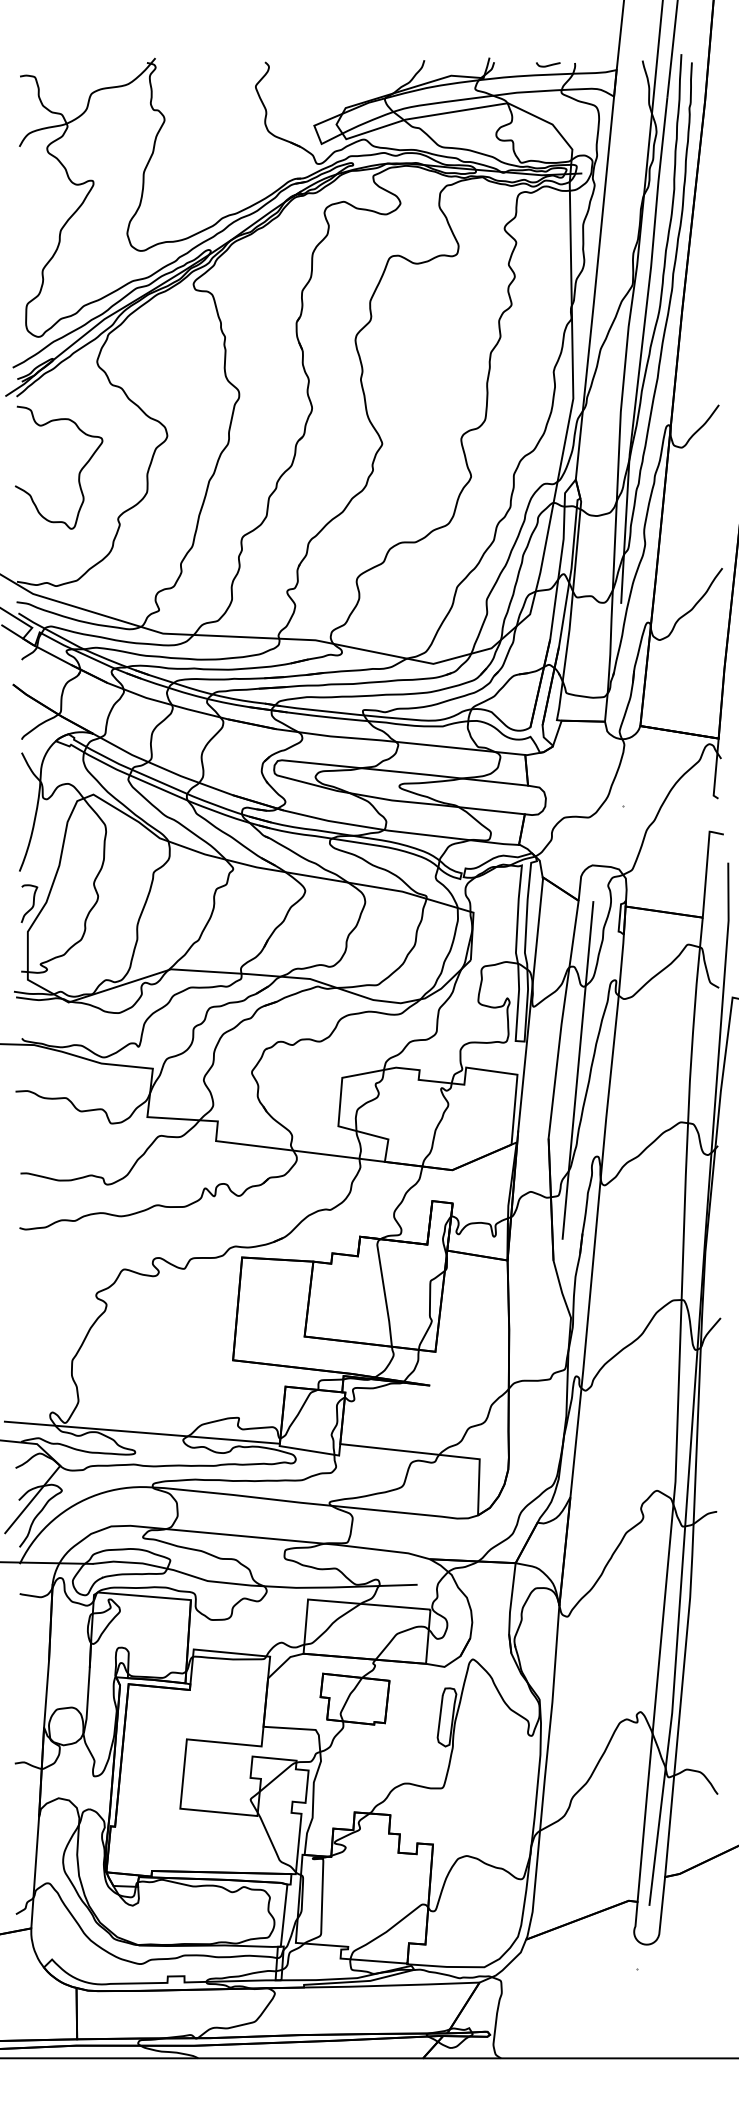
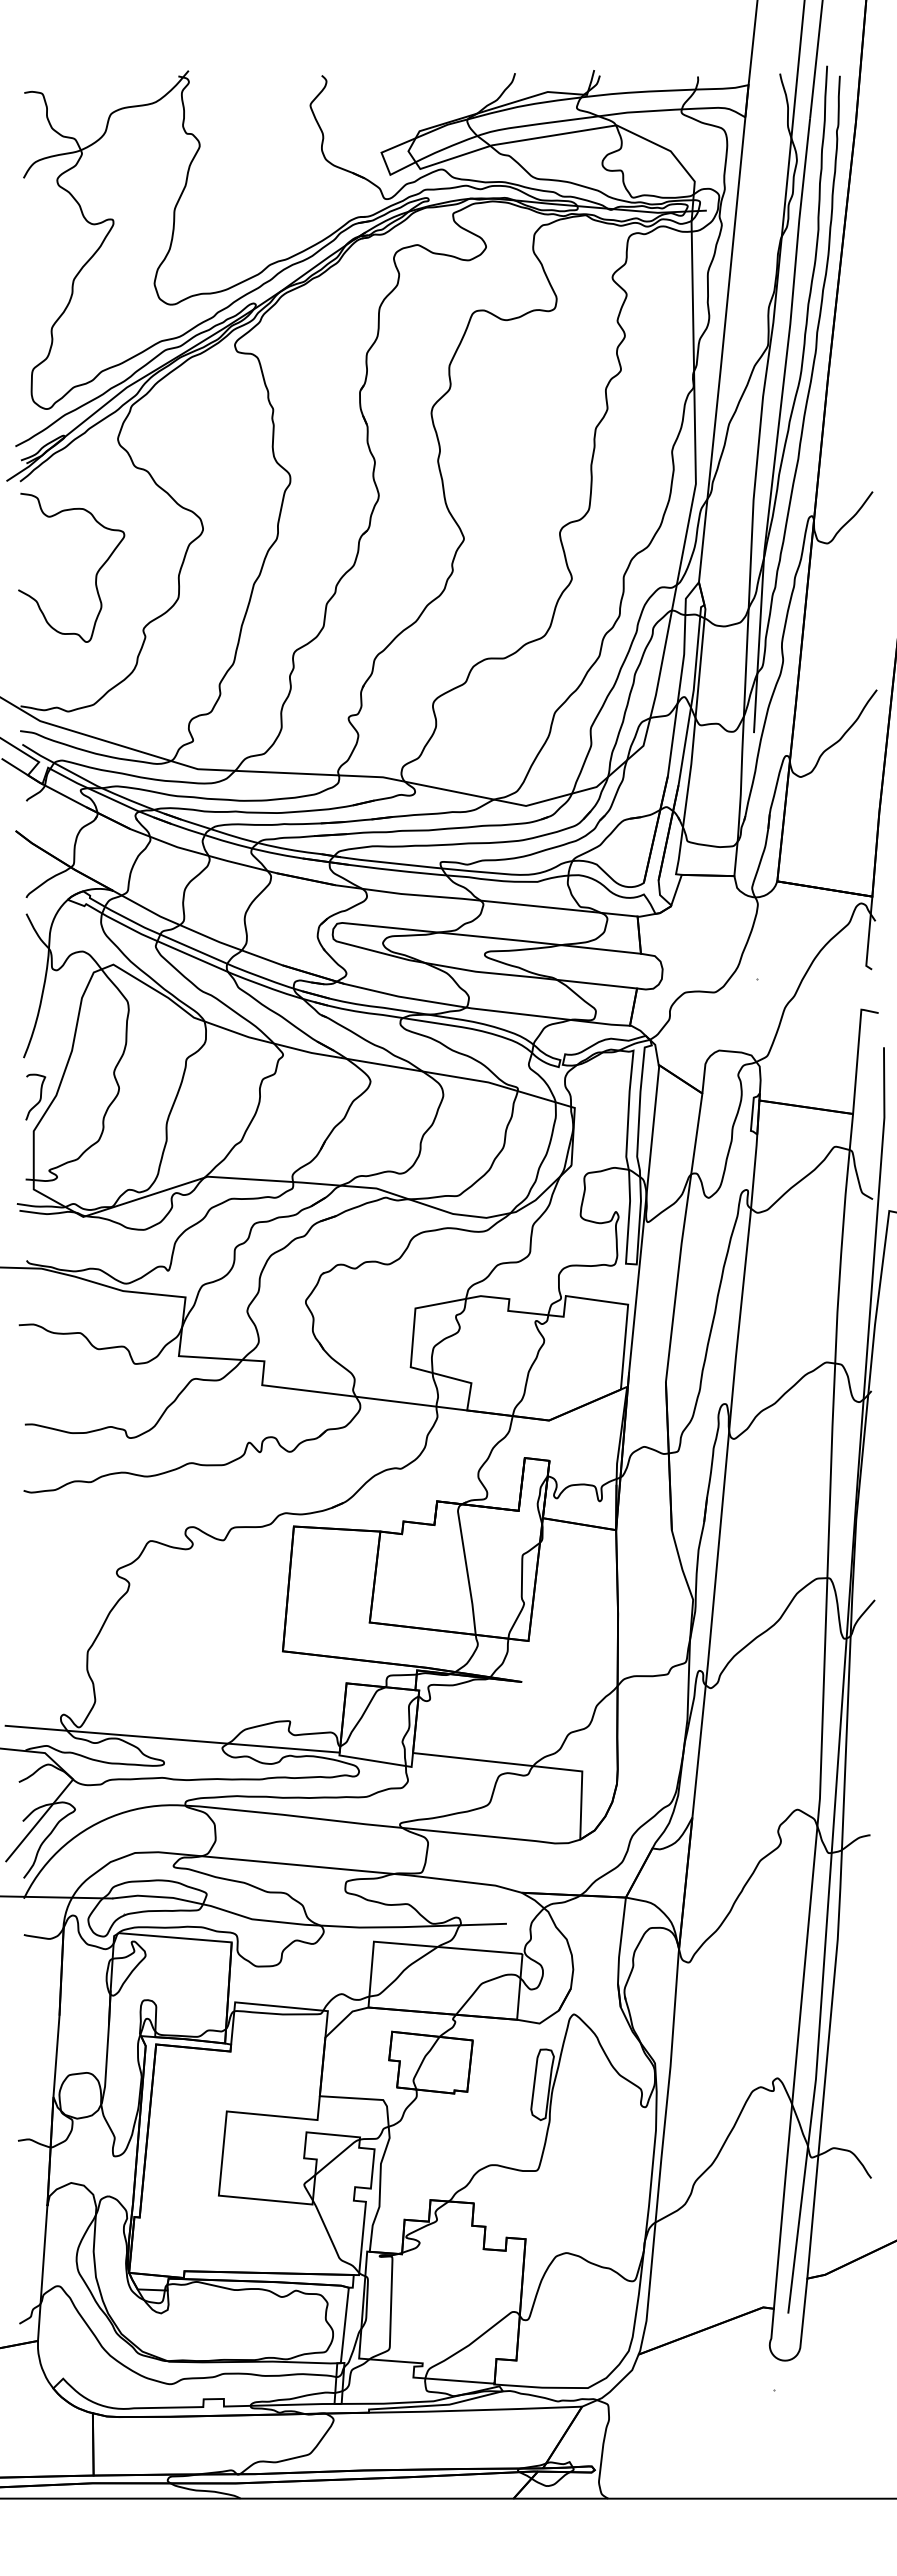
curve: (549, 64) -> (666, 78), removed
line: (577, 1070) -> (701, 1299), removed

